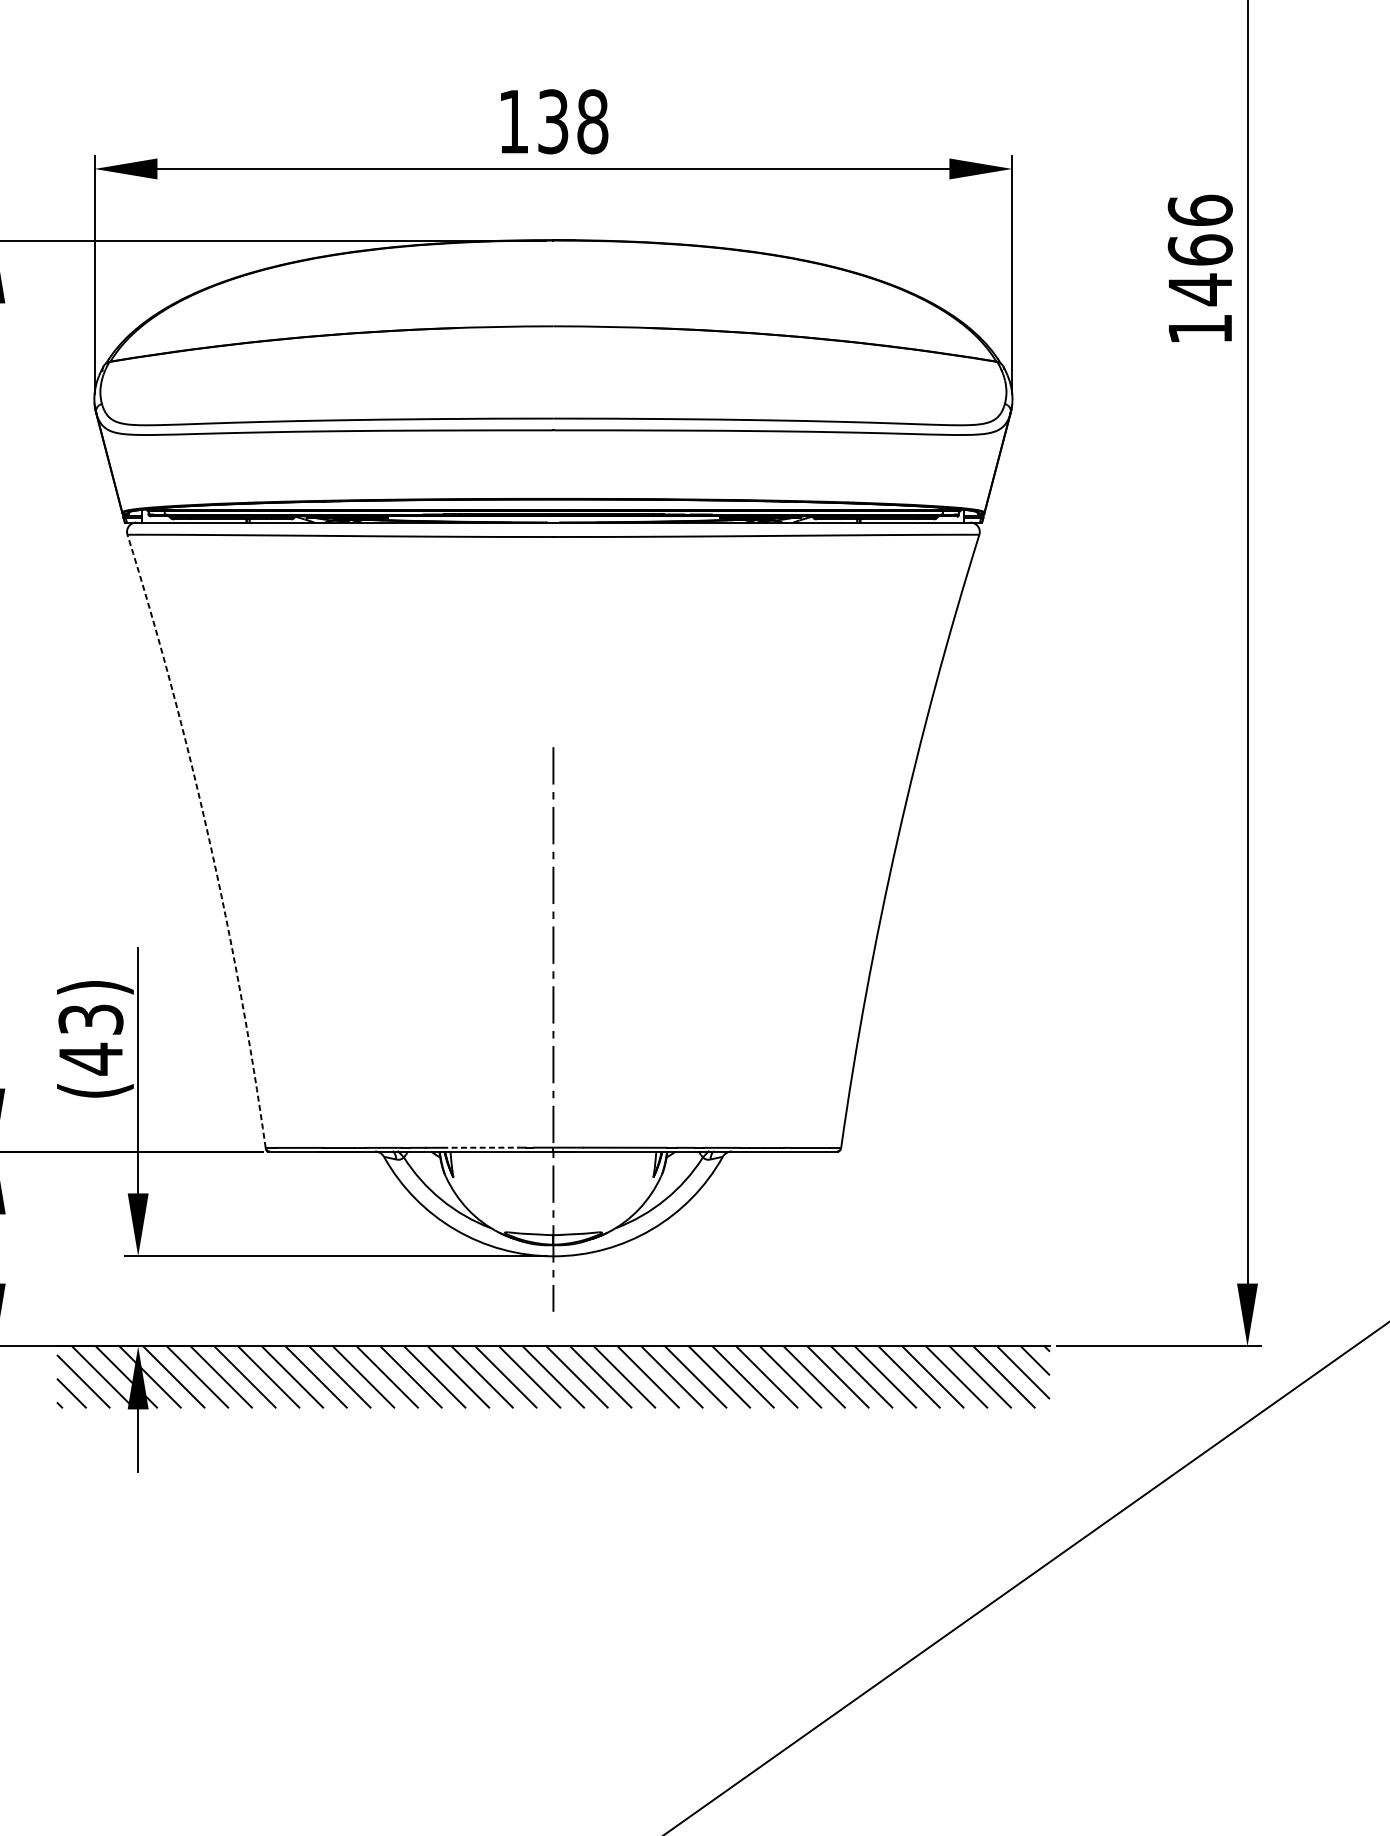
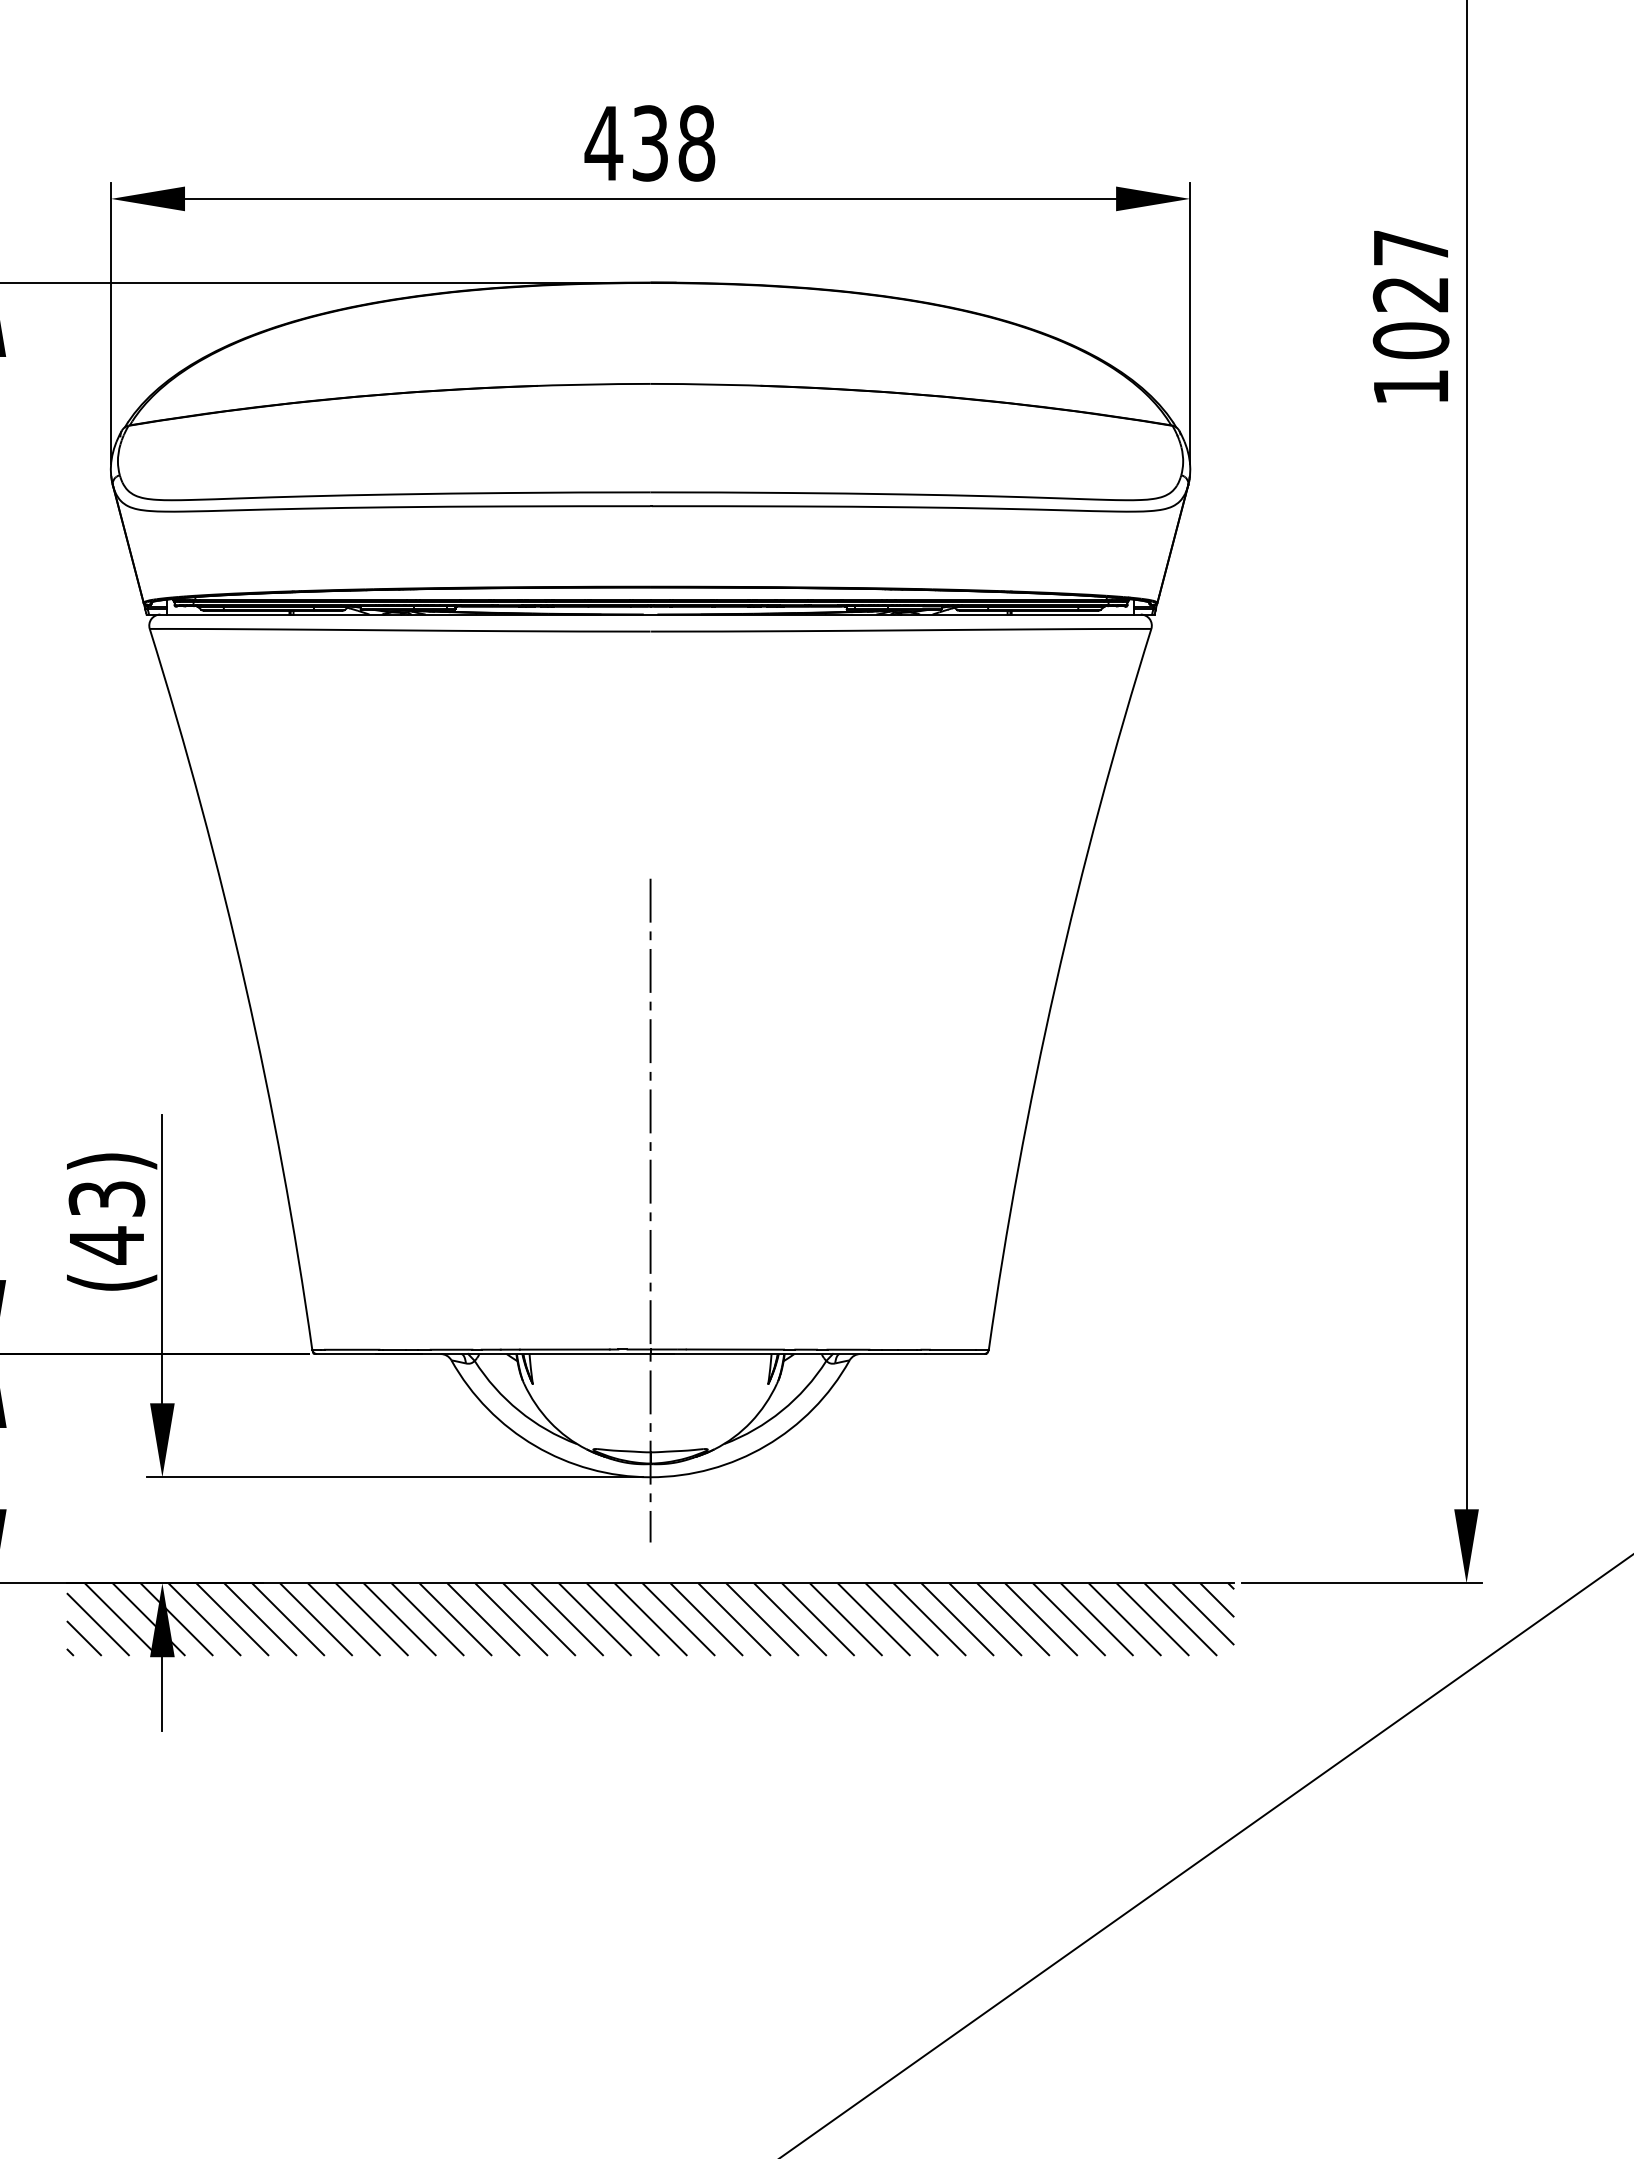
text: (513, 121) -> (603, 143), 138 -> 438
text: (1199, 250) -> (1410, 294), 1466 -> 1027
arc: (208, 838) -> (245, 986), dashed -> solid
line: (480, 1147) -> (564, 1349), dashed -> solid

